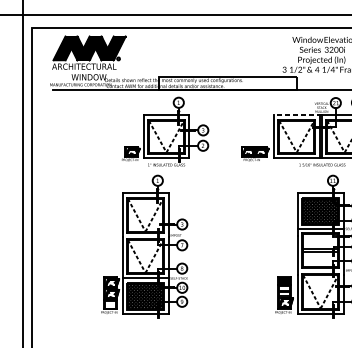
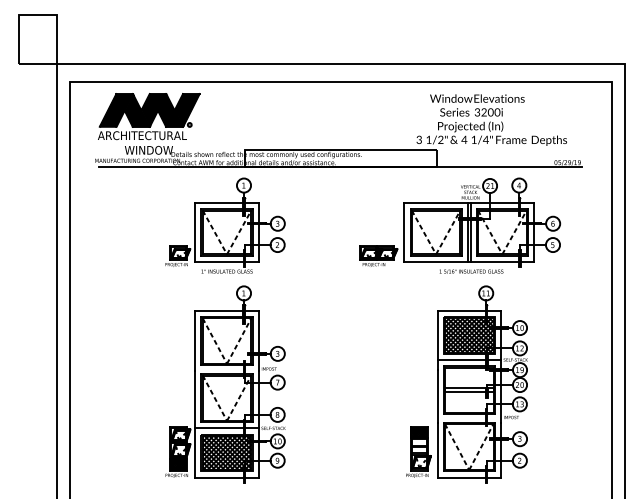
line: (297, 115) -> (437, 203), dashed -> solid
part: (165, 131) -> (225, 225), moved
hatch: (110, 304) -> (178, 464), added

